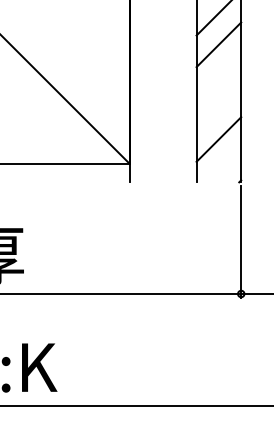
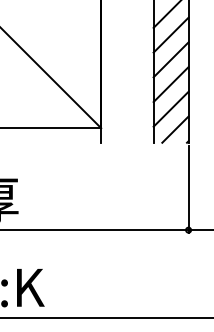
line: (218, 76) -> (170, 59), added
line: (218, 107) -> (170, 84), added
line: (224, 165) -> (175, 129), added

